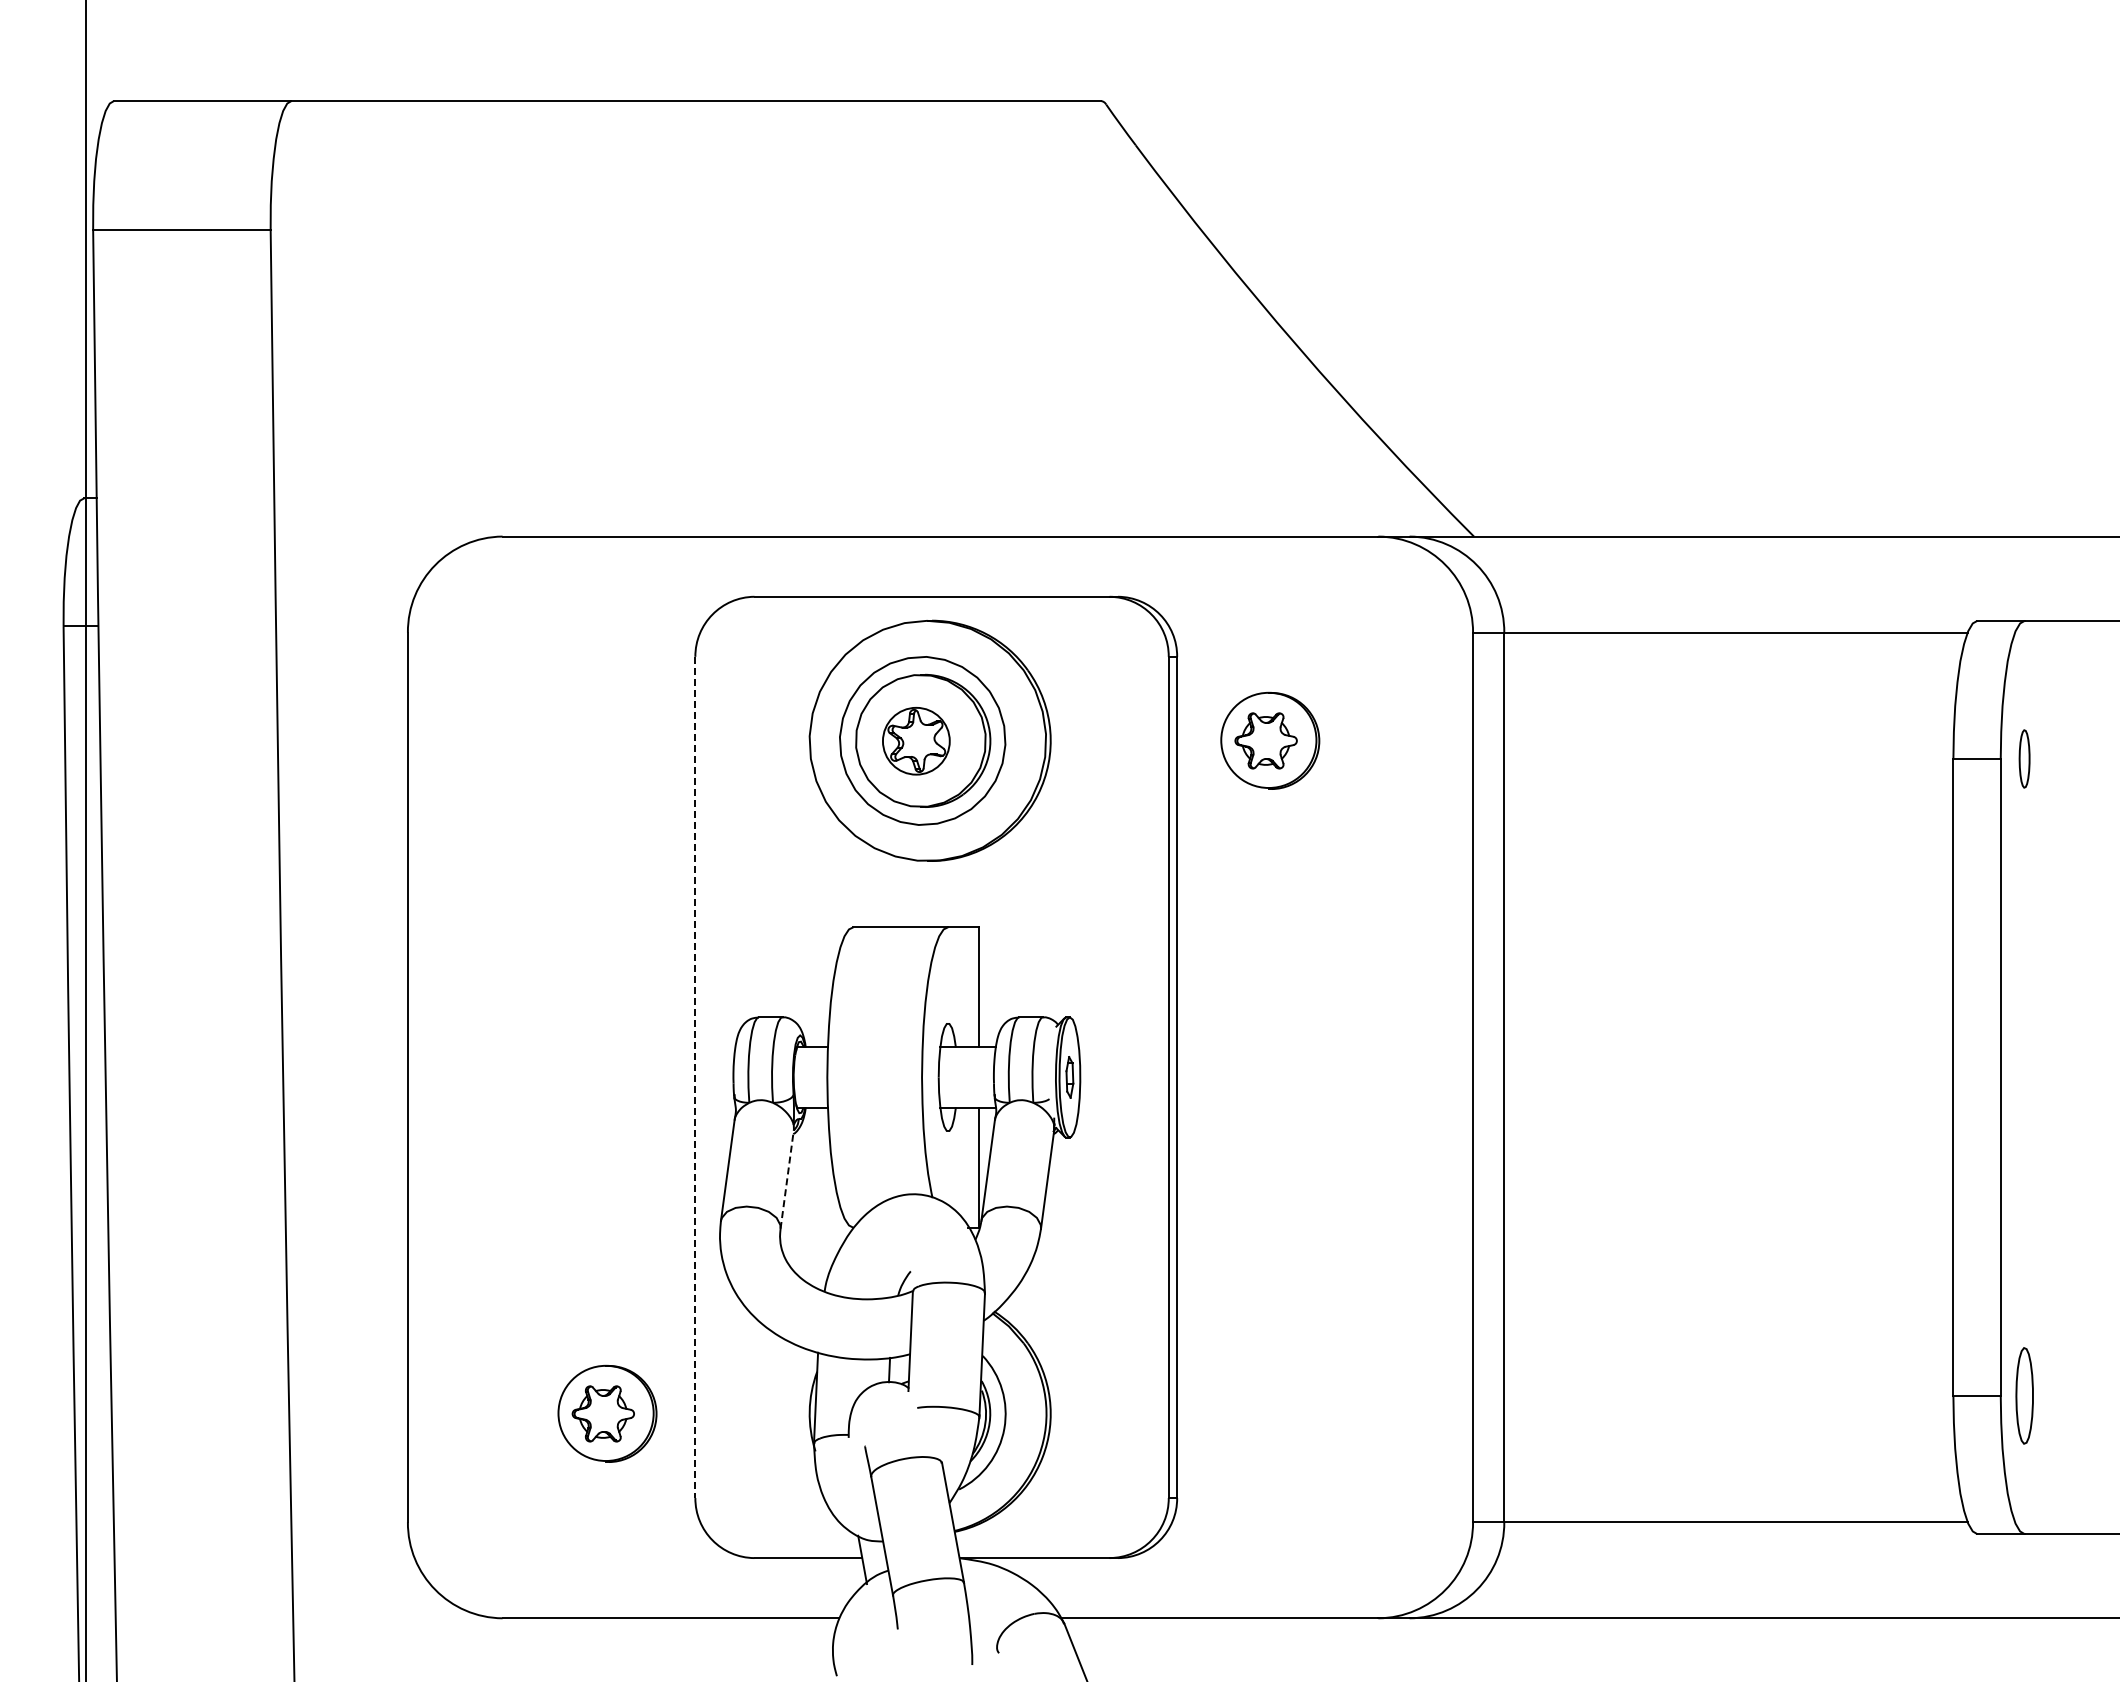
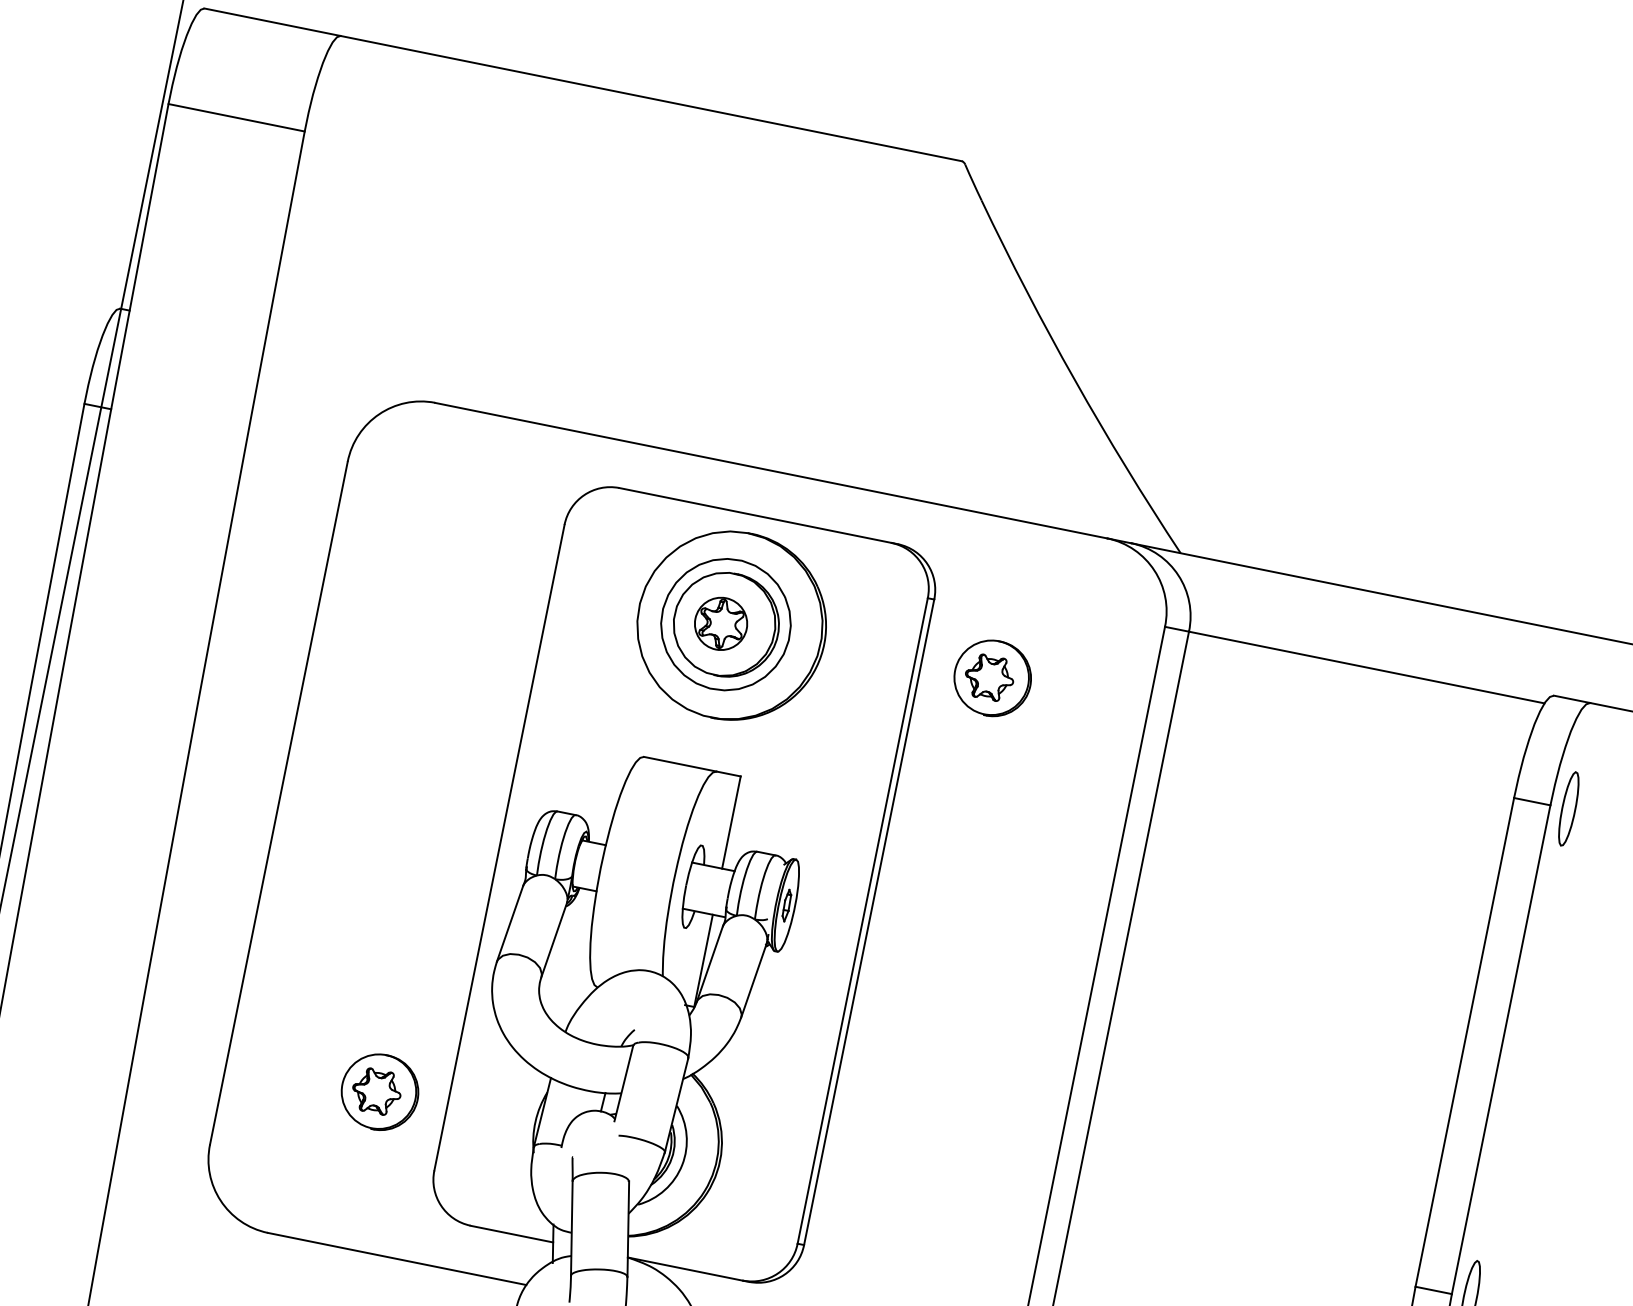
part: (2024, 758) -> (1568, 808), size x1.67
line: (695, 1077) -> (499, 847), dashed -> solid
line: (787, 1178) -> (554, 939), dashed -> solid

